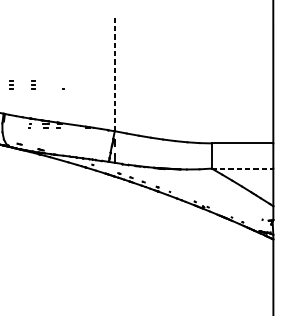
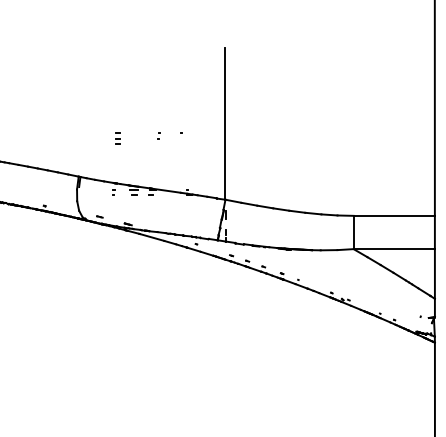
line: (114, 73) -> (225, 123), dashed -> solid
part: (11, 84) -> (88, 138), removed
line: (242, 168) -> (394, 249), dashed -> solid

